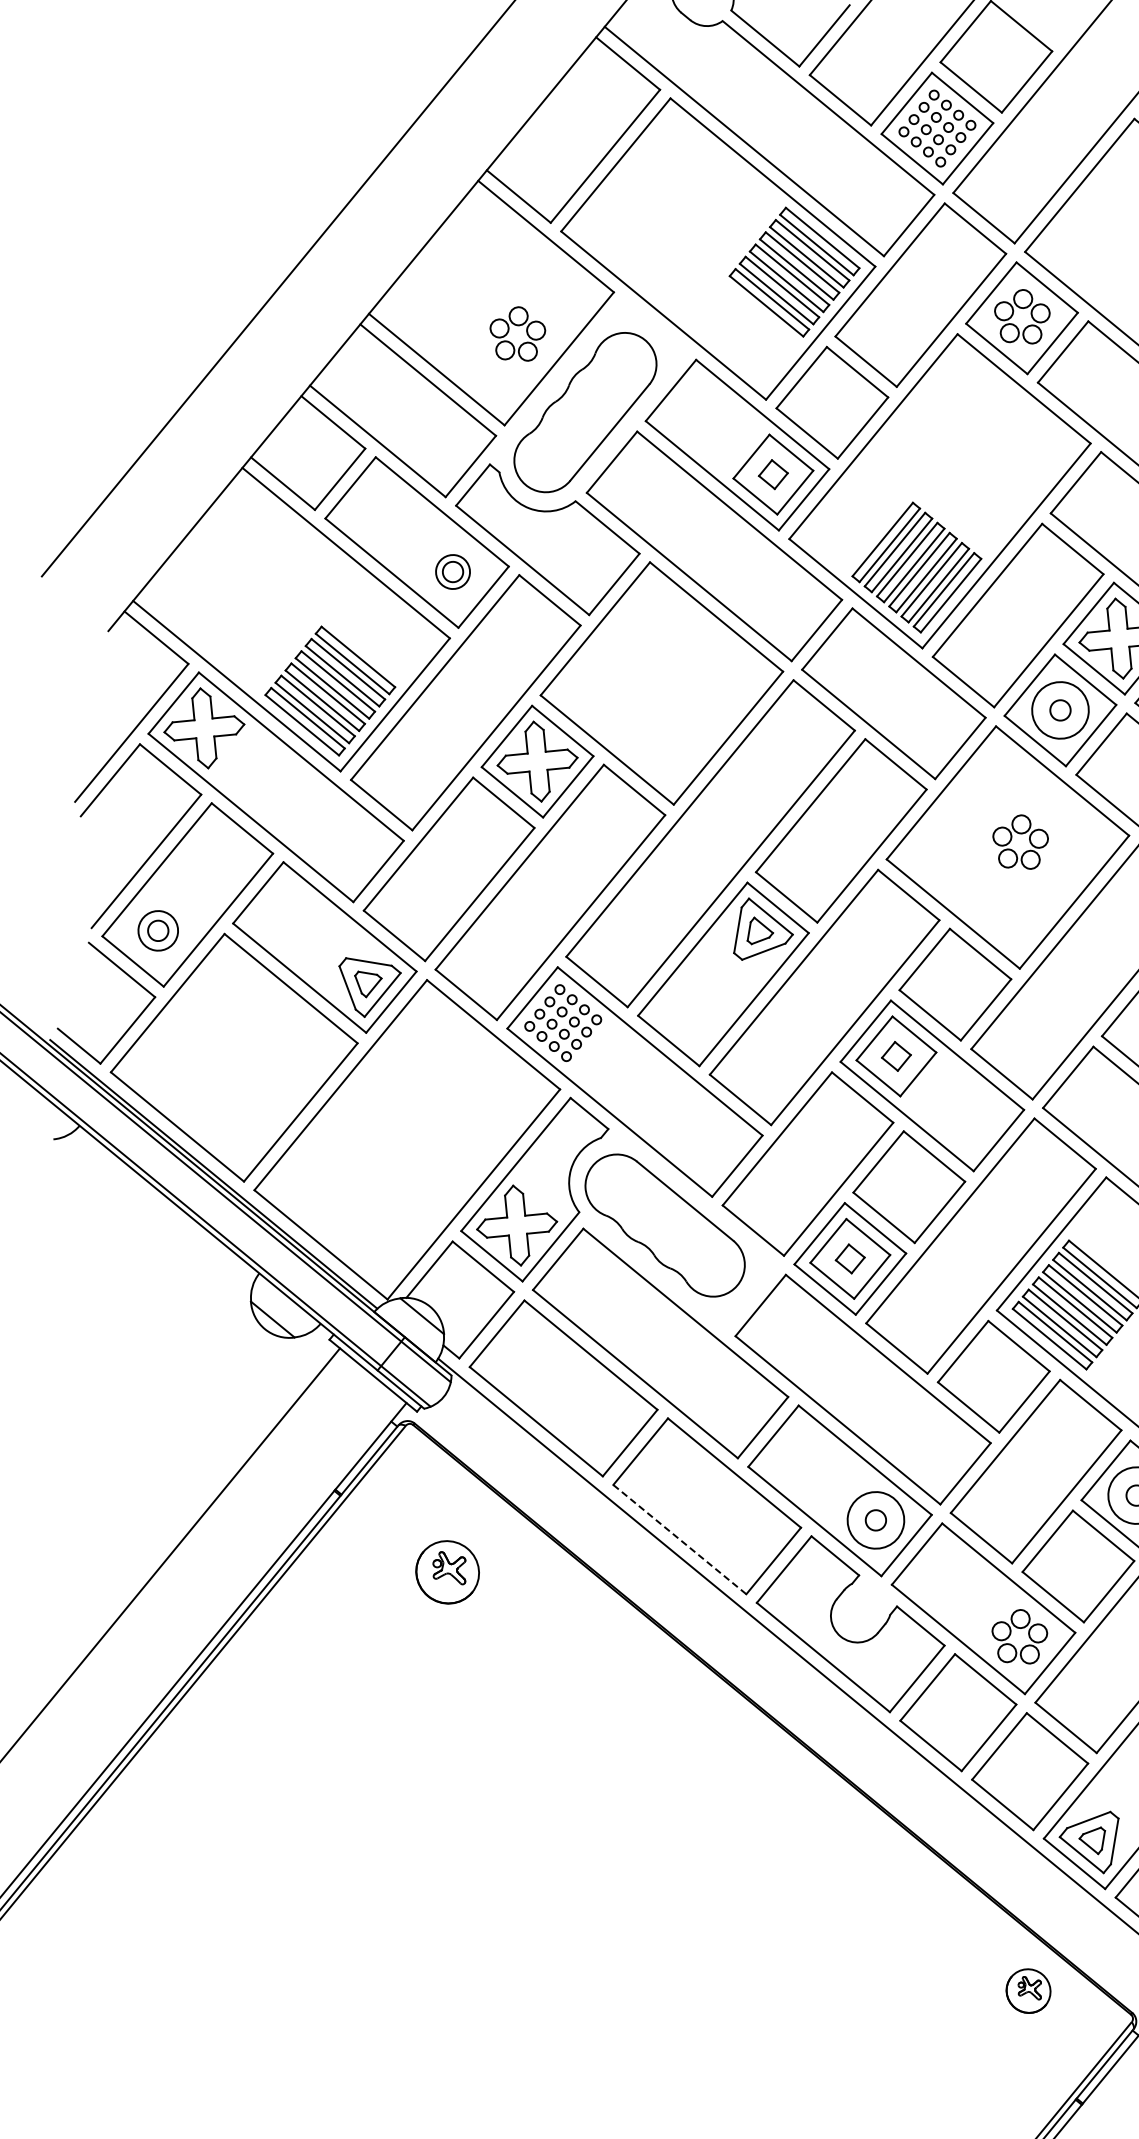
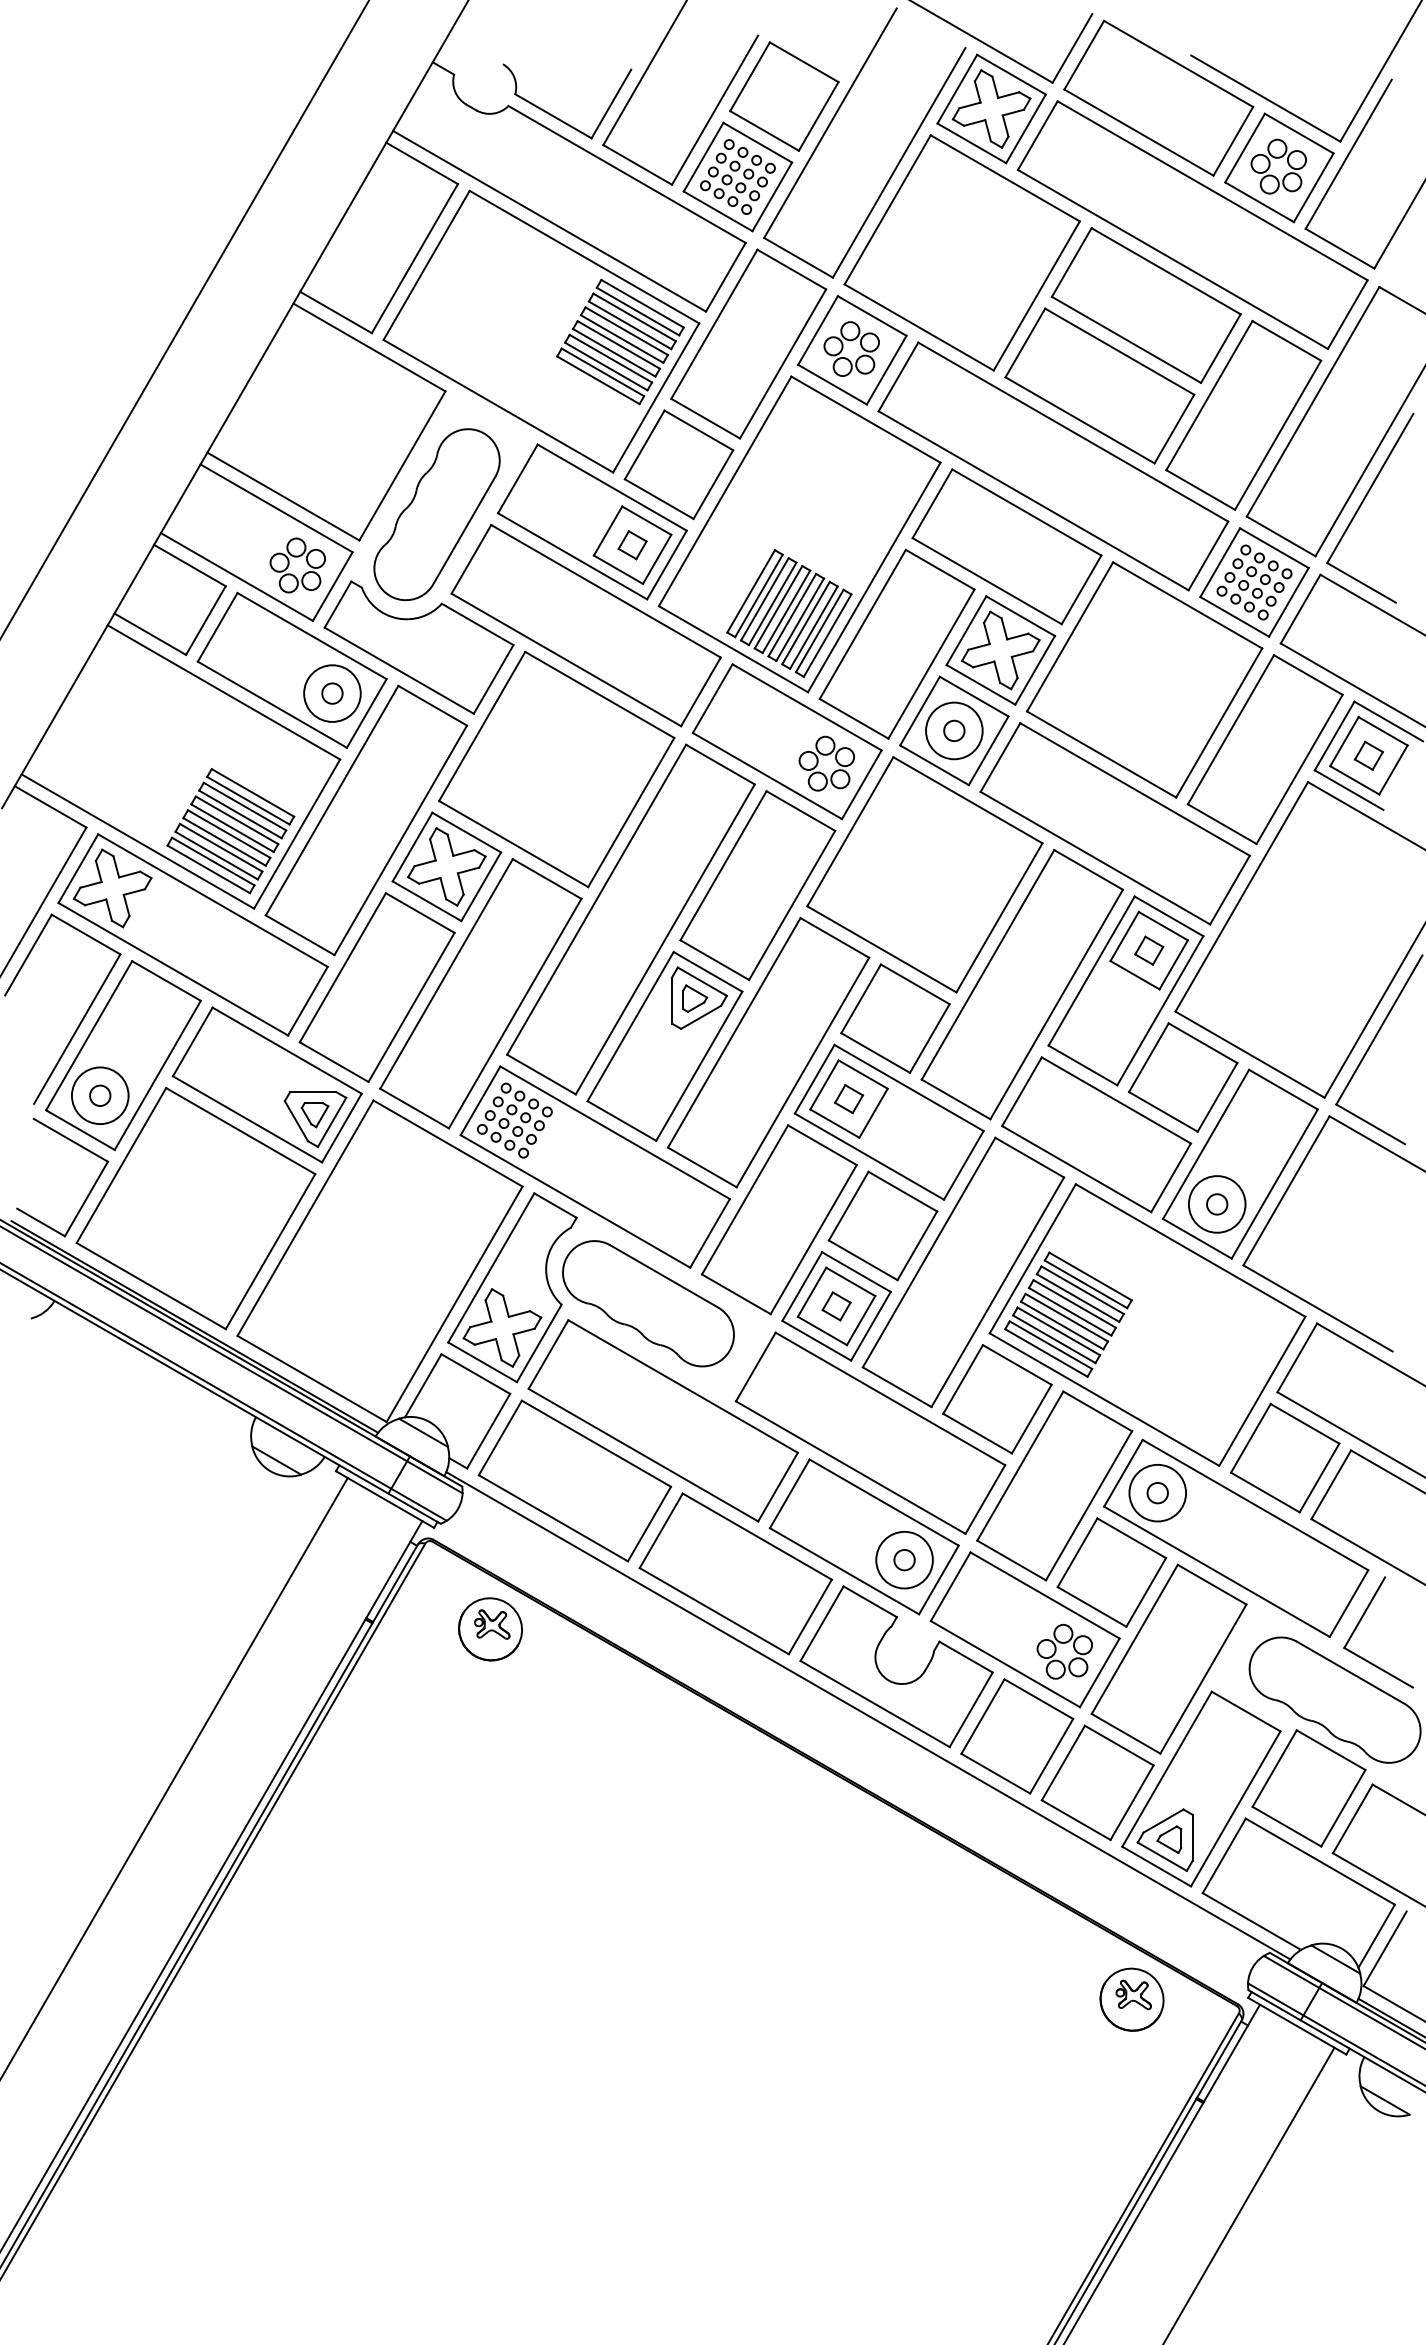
part: (518, 326) -> (297, 557), moved
circle: (453, 571) -> (332, 693), size x1.67
part: (1020, 834) -> (826, 755), moved
circle: (157, 930) -> (99, 1095), size x1.43
line: (680, 1539) -> (714, 1611), dashed -> solid
part: (447, 1572) -> (490, 1629), moved
part: (1028, 1990) -> (1131, 1999), size x1.43

